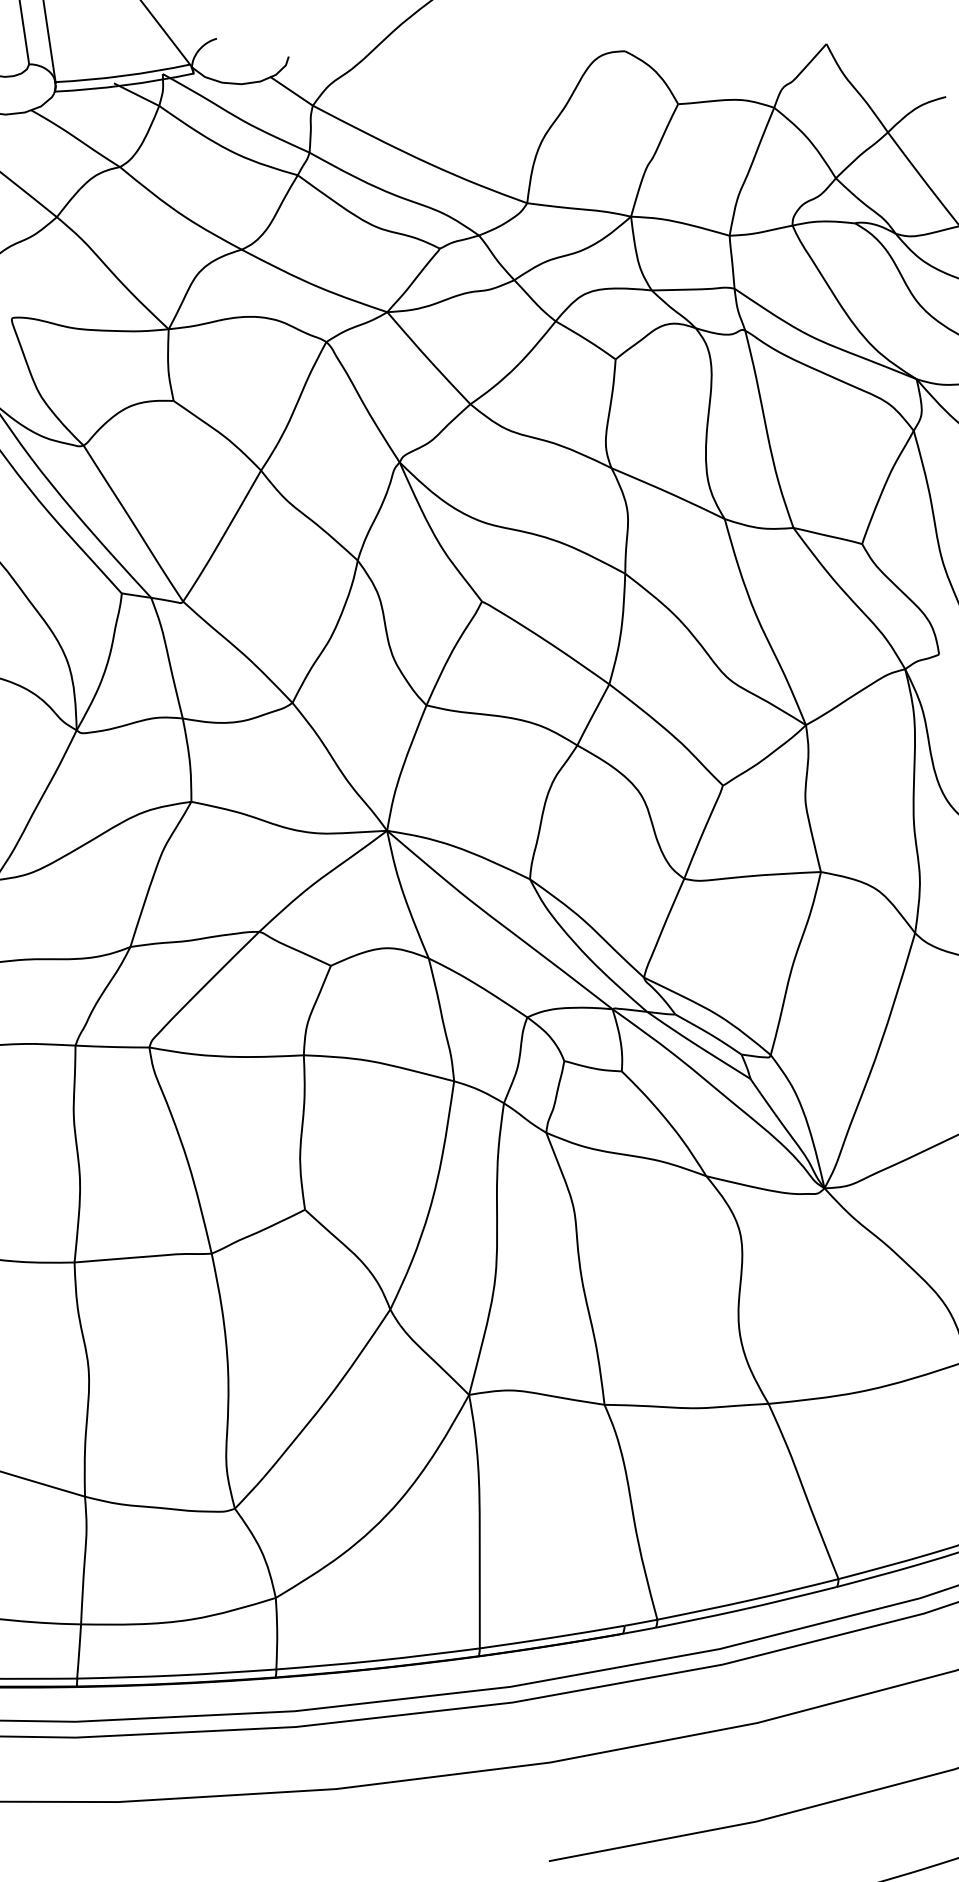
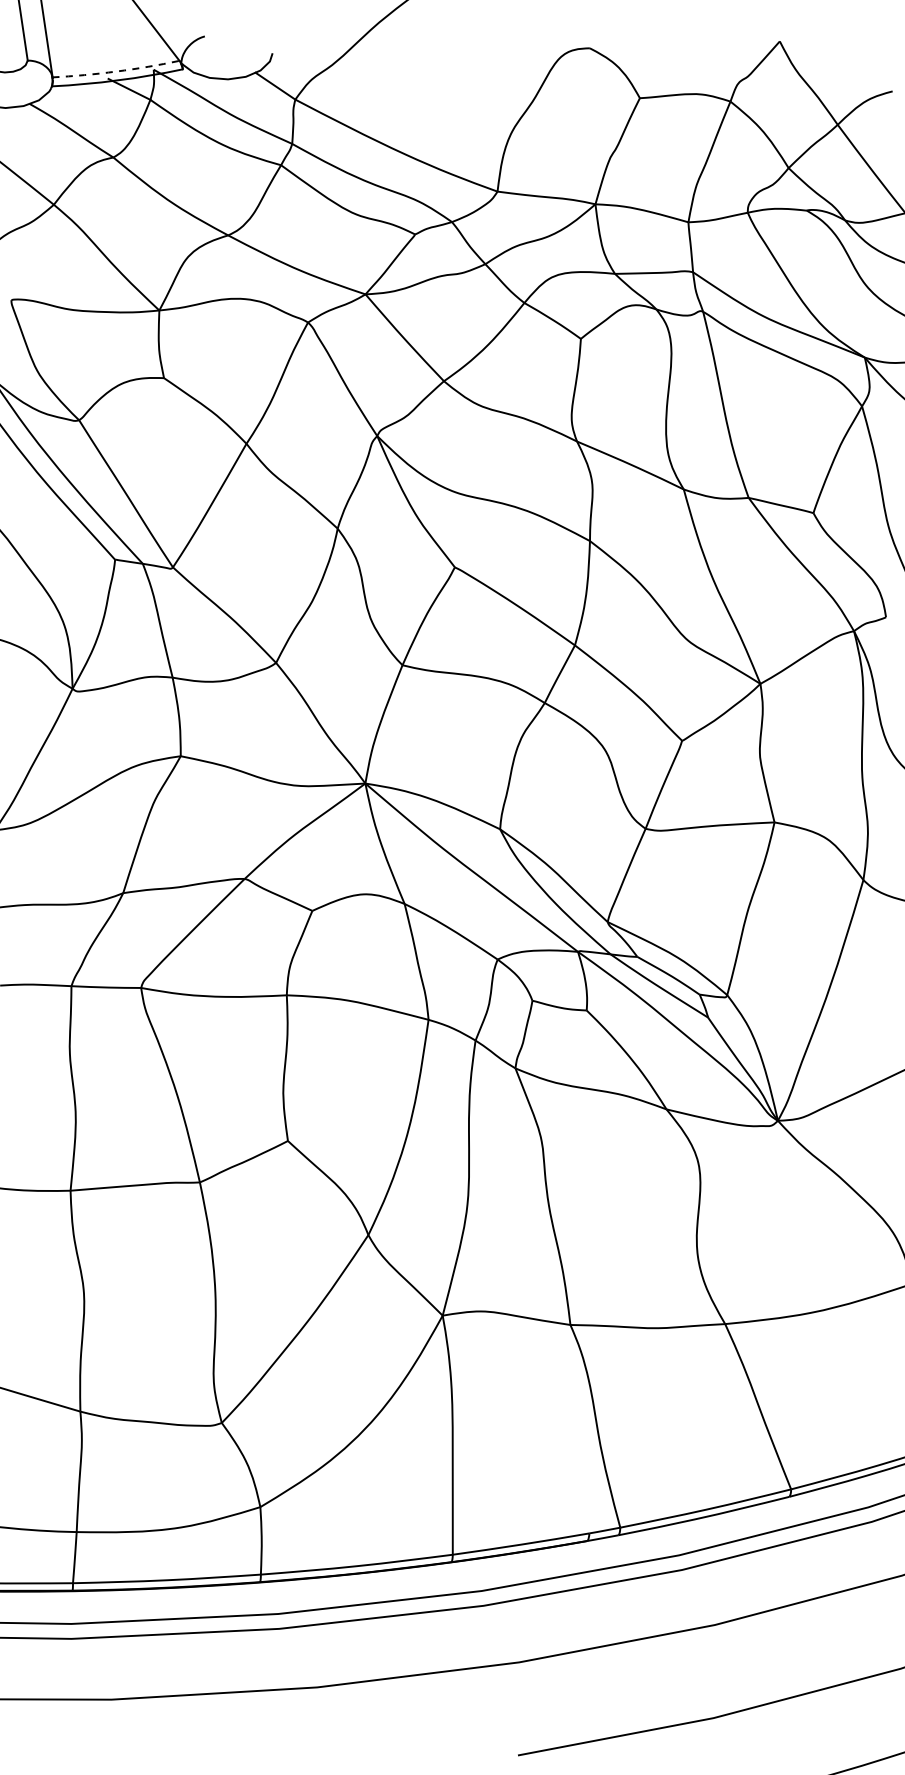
arc: (123, 75) -> (116, 71), solid -> dashed

